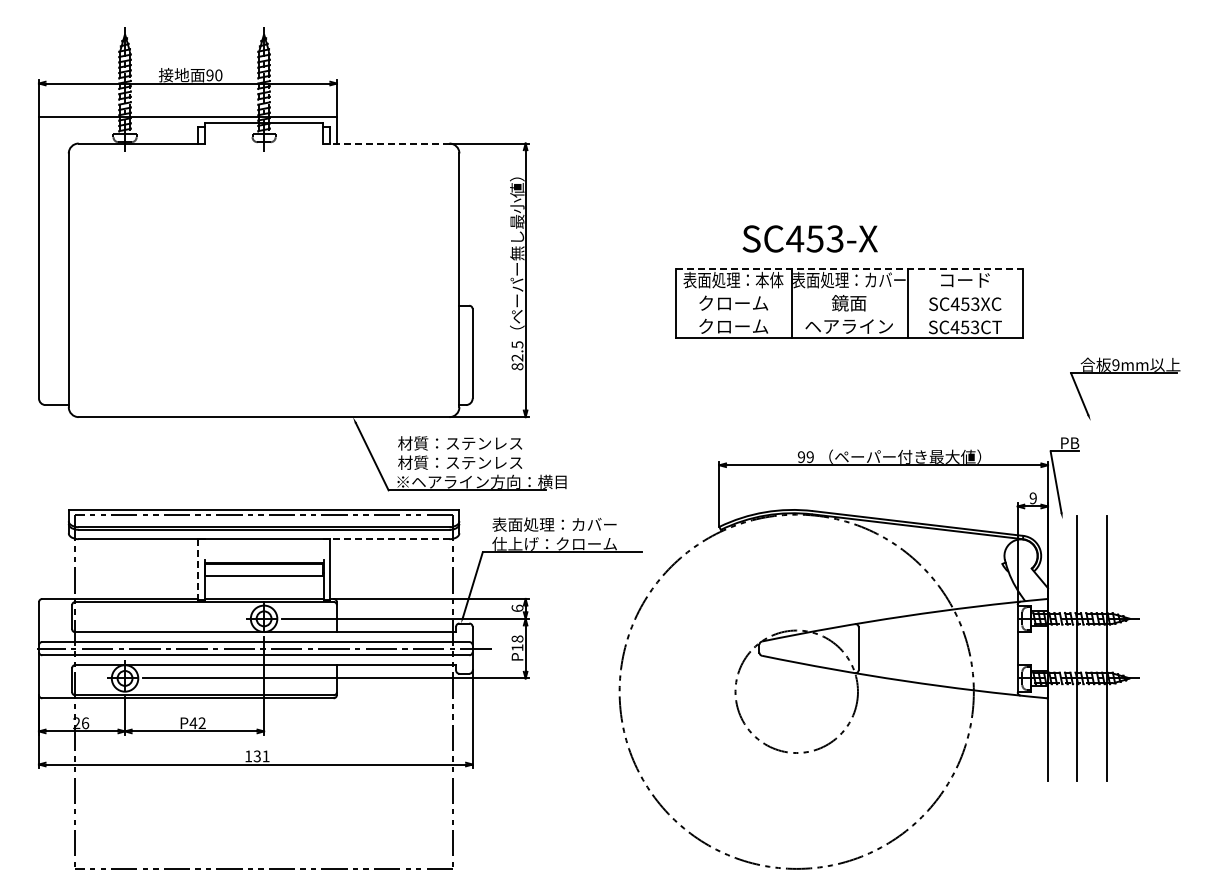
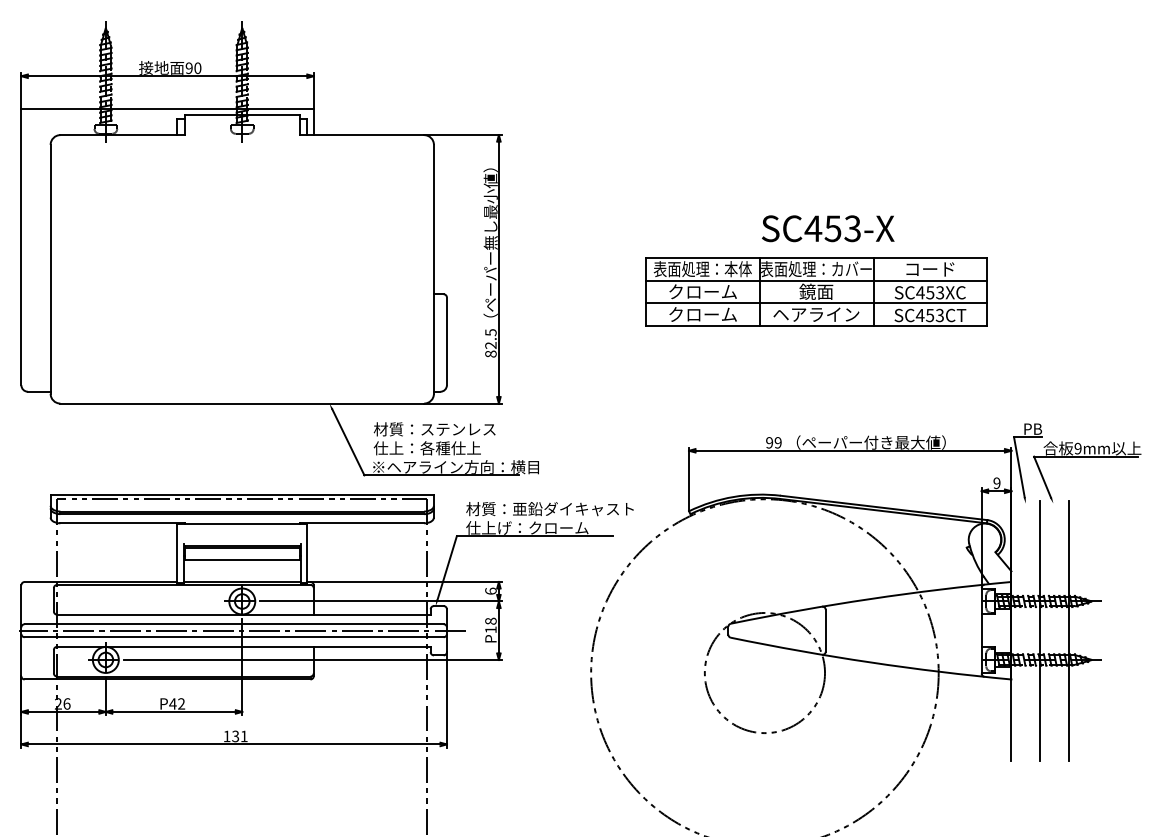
line: (385, 143) -> (361, 135), dashed -> solid
text: (809, 238) -> (827, 228), moved
line: (849, 268) -> (816, 257), dashed -> solid
line: (849, 291) -> (816, 280), added
line: (849, 315) -> (816, 303), added
part: (1125, 373) -> (1087, 456), moved
text: (460, 462) -> (434, 448), 材質：ステンレス -> 仕上：各種仕上
text: (577, 524) -> (549, 508), 表面処理：カバー -> 材質：亜鉛ダイキャスト
line: (385, 539) -> (361, 523), dashed -> solid
line: (197, 570) -> (176, 554), dashed -> solid

